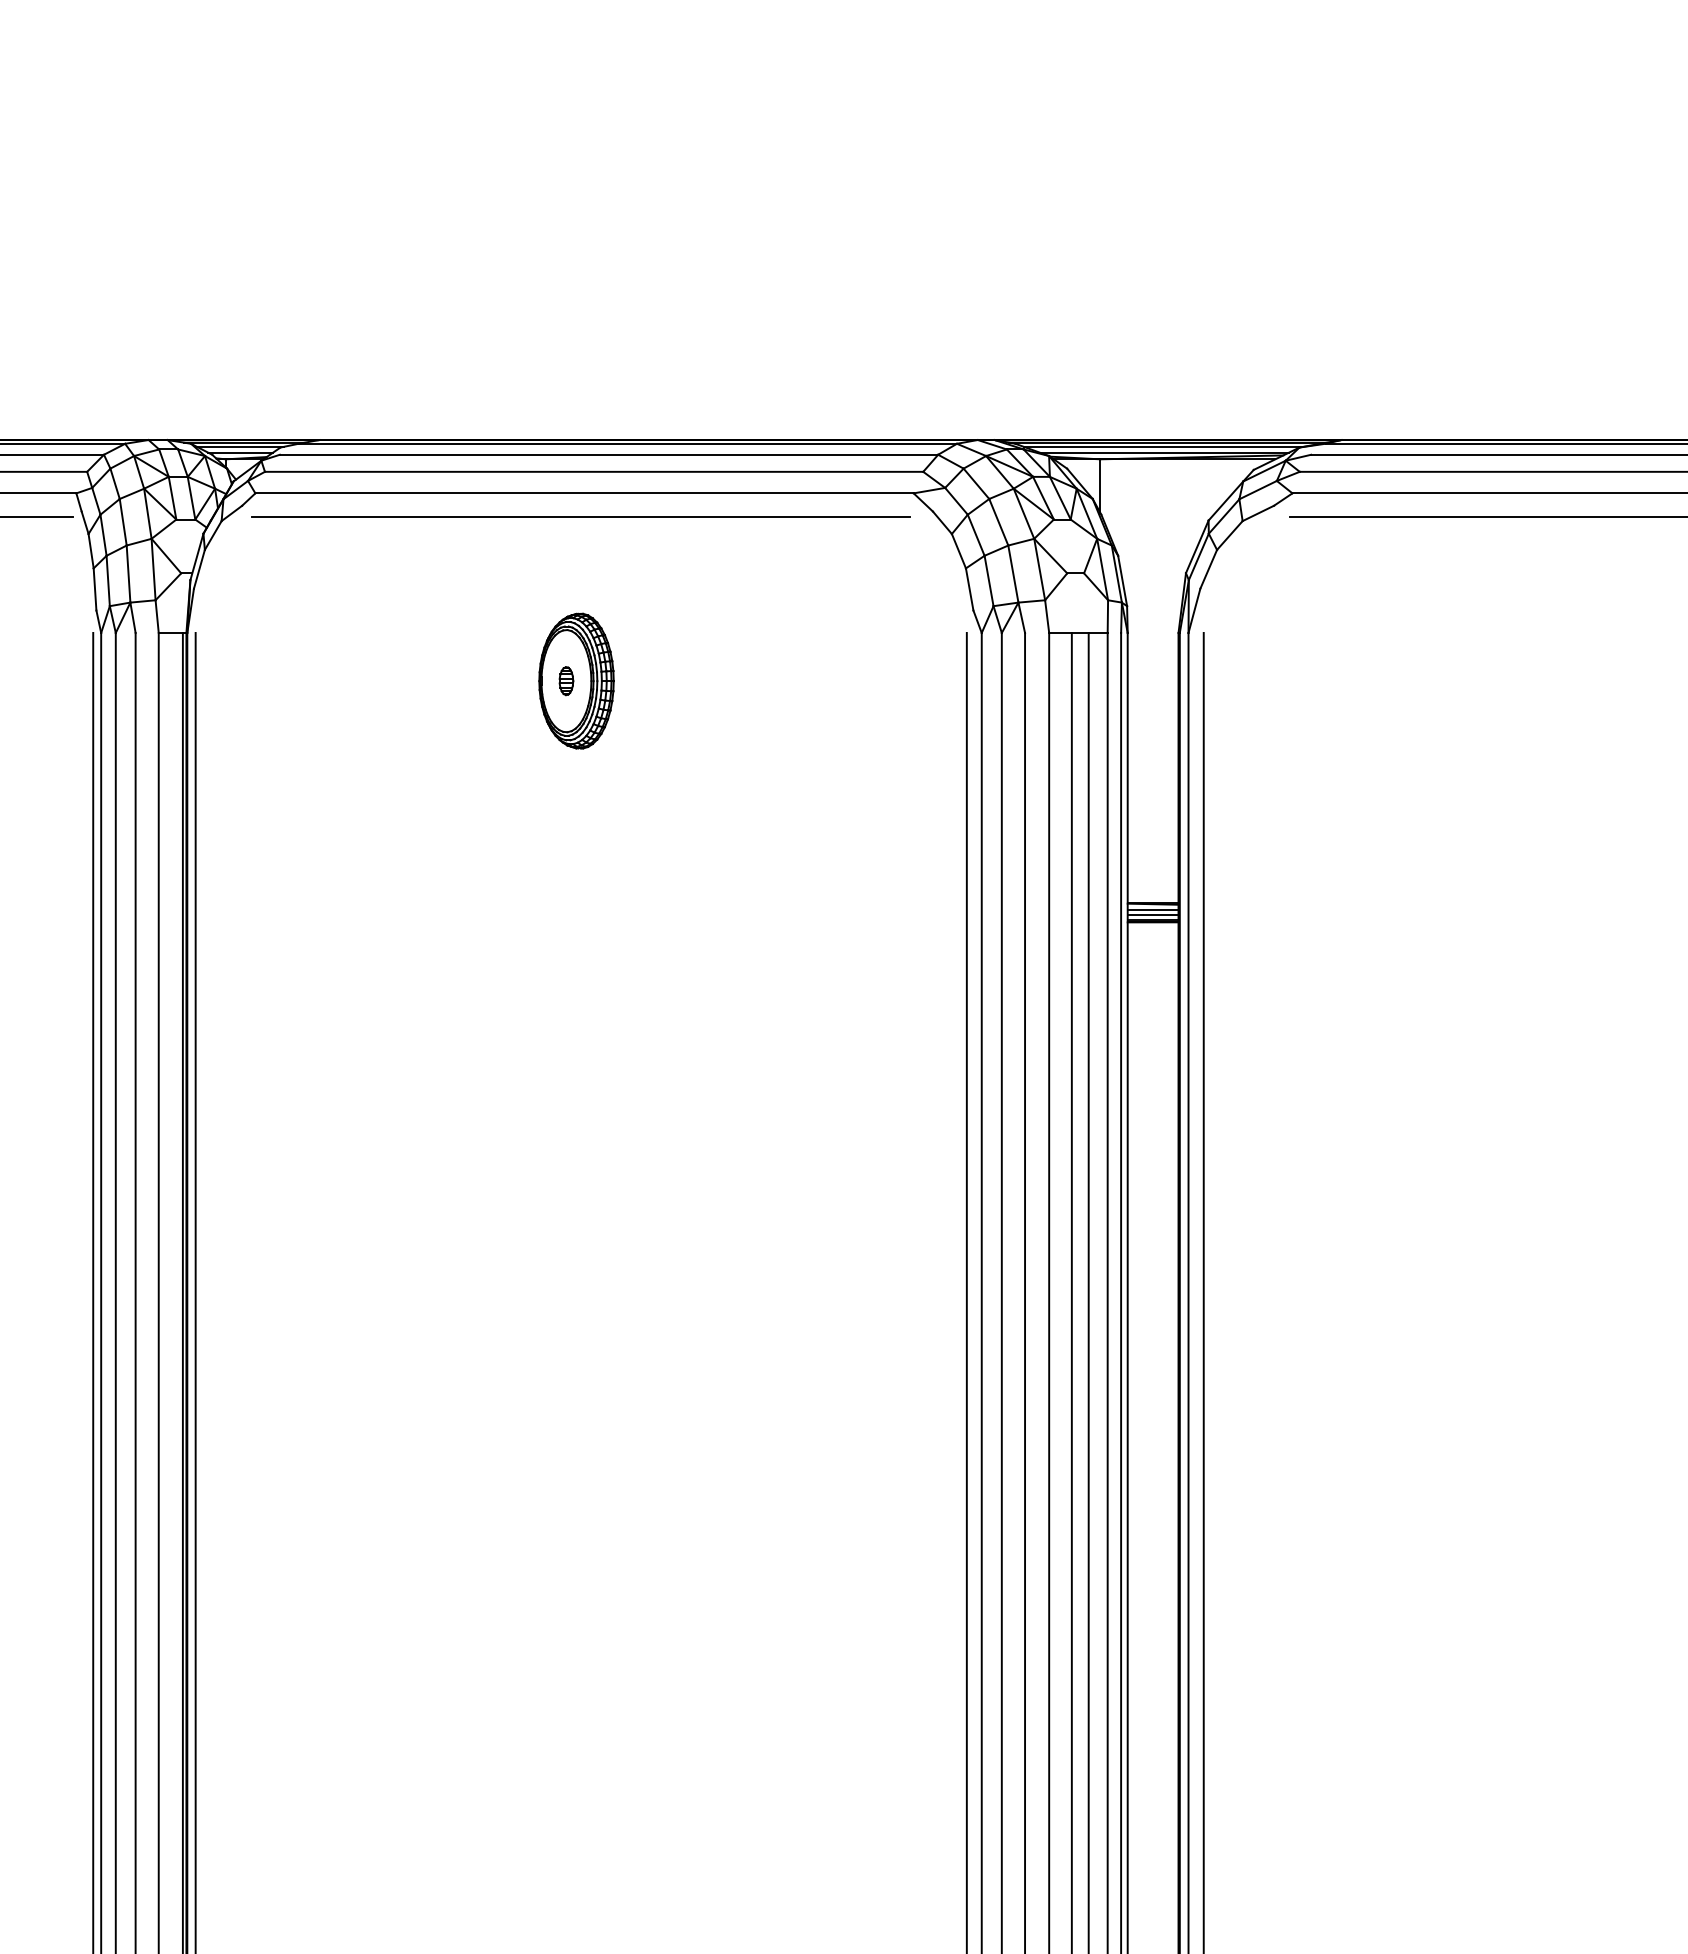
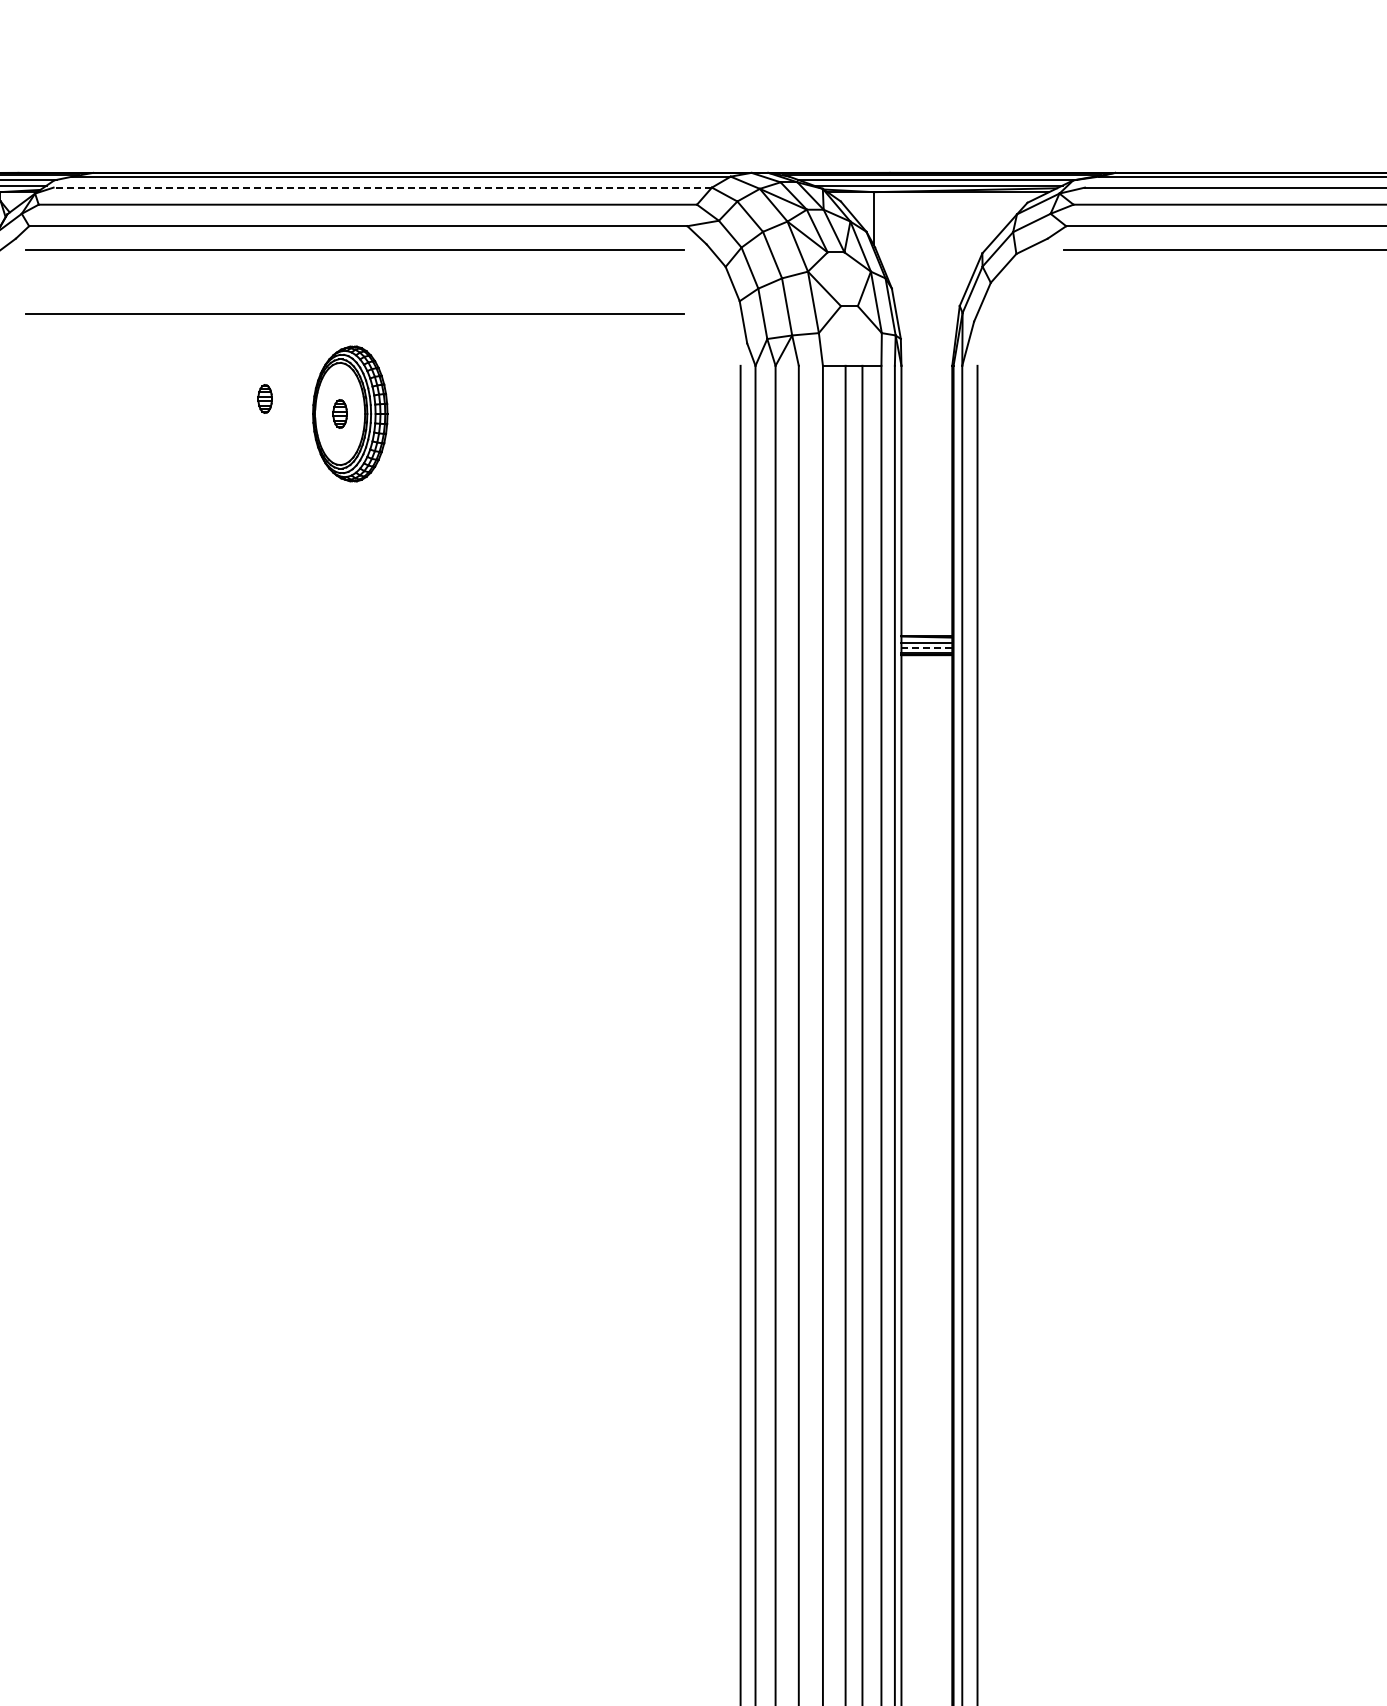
line: (608, 454) -> (382, 187), solid -> dashed
line: (580, 580) -> (354, 313), added
part: (491, 666) -> (265, 399), added
line: (1152, 915) -> (926, 648), solid -> dashed

